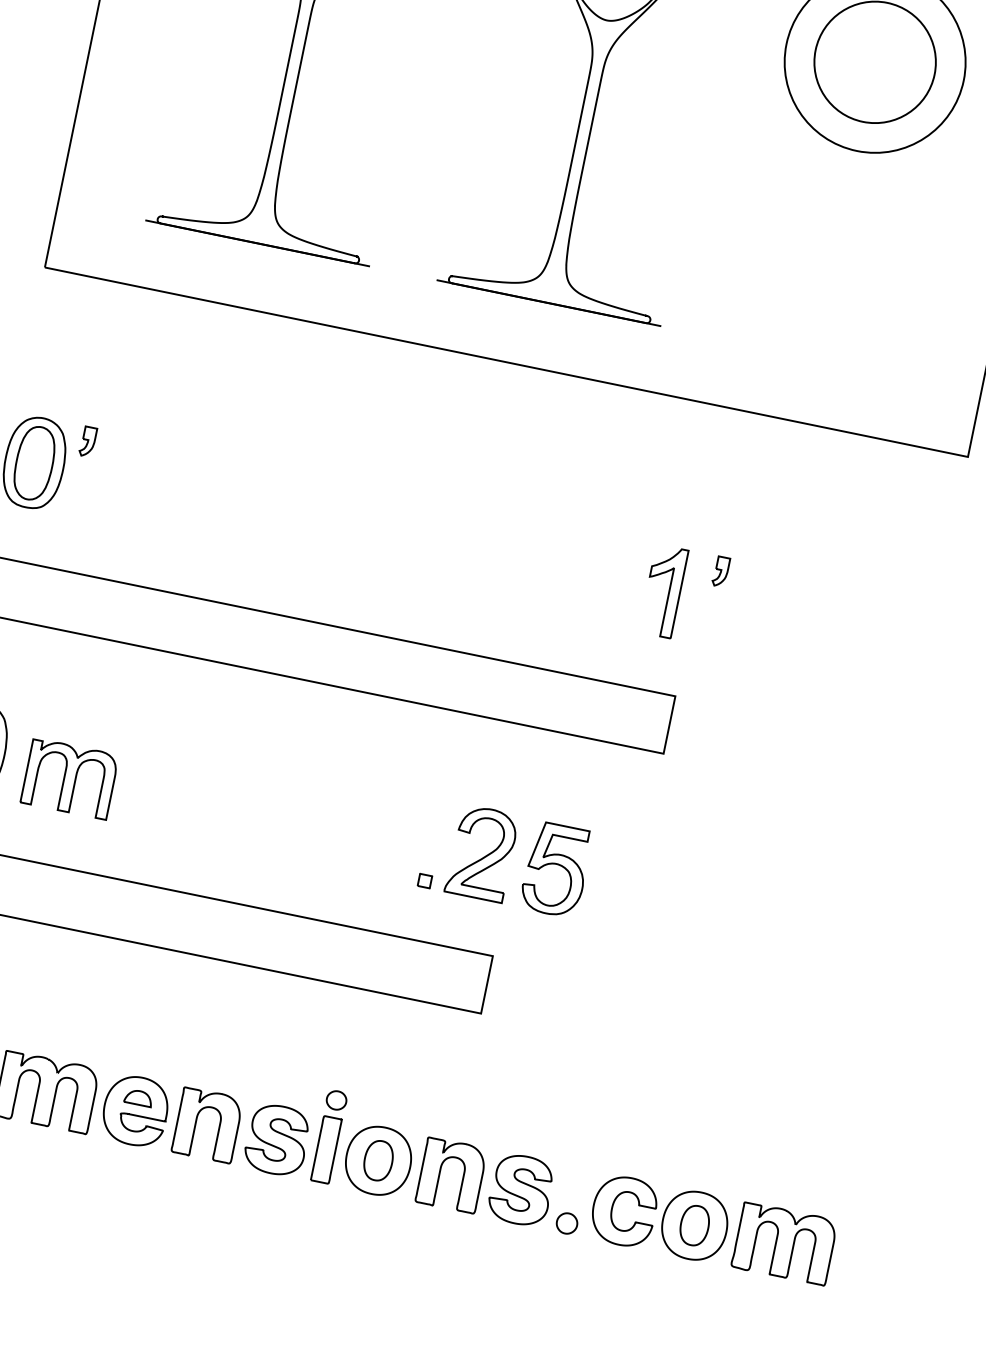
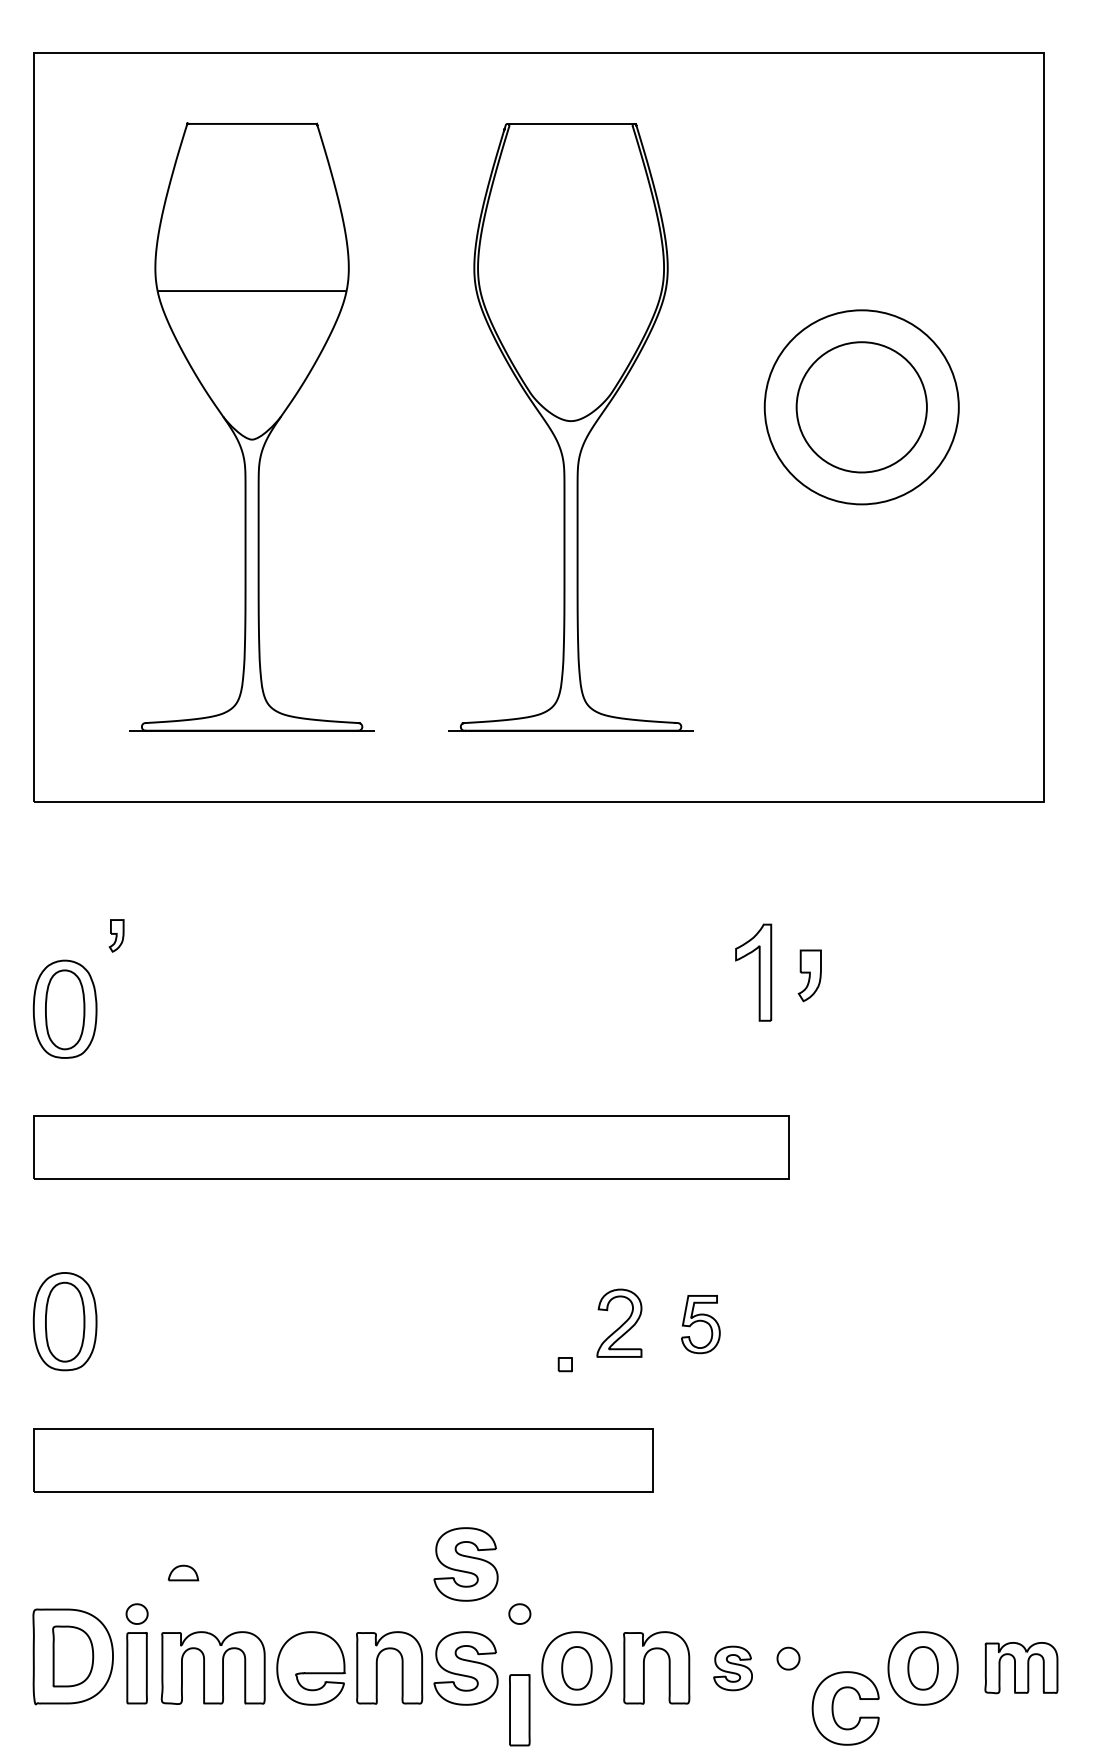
part: (87, 441) -> (116, 935), moved
part: (720, 571) -> (809, 975), size x1.6
part: (663, 591) -> (753, 972), moved
part: (70, 778) -> (170, 1333), removed
part: (482, 853) -> (619, 1323), size x0.7
part: (555, 869) -> (700, 1324), size x0.6
part: (296, 1044) -> (465, 1564), added
part: (138, 1097) -> (183, 1572), moved
part: (326, 1150) -> (519, 1710), moved
part: (520, 1190) -> (732, 1668), size x0.6
part: (612, 1208) -> (833, 1708), moved
part: (567, 1223) -> (788, 1658), moved
part: (784, 1243) -> (1021, 1667), size x0.7

